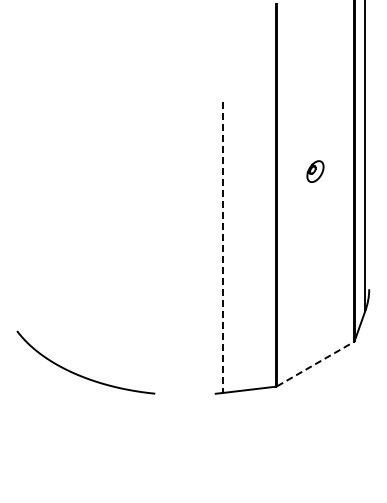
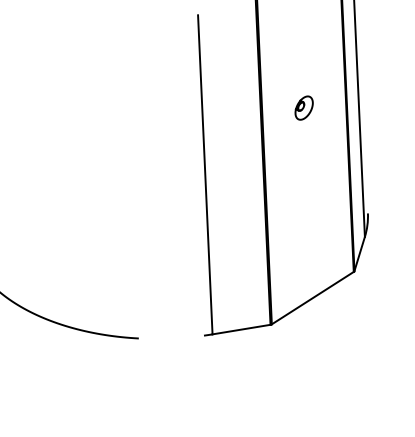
part: (315, 171) -> (304, 107), moved
line: (222, 247) -> (205, 175), dashed -> solid
line: (315, 363) -> (312, 297), dashed -> solid

